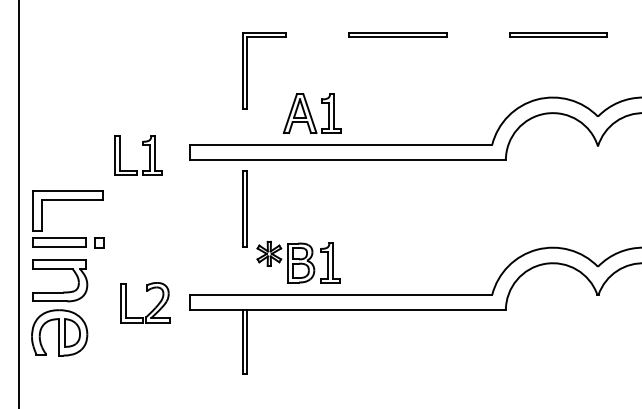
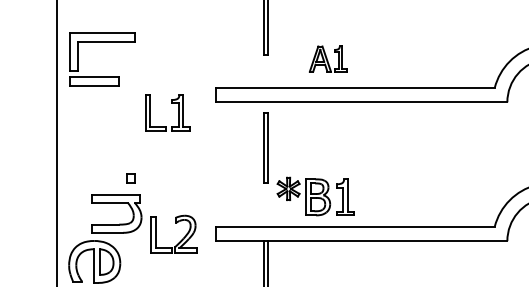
part: (311, 113) -> (327, 59), size x0.7
part: (142, 145) -> (171, 103), moved
part: (67, 200) -> (101, 42), moved
part: (60, 269) -> (116, 203), moved

